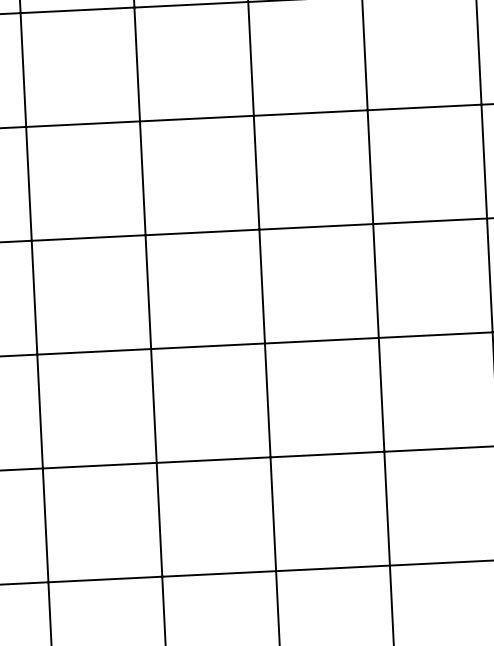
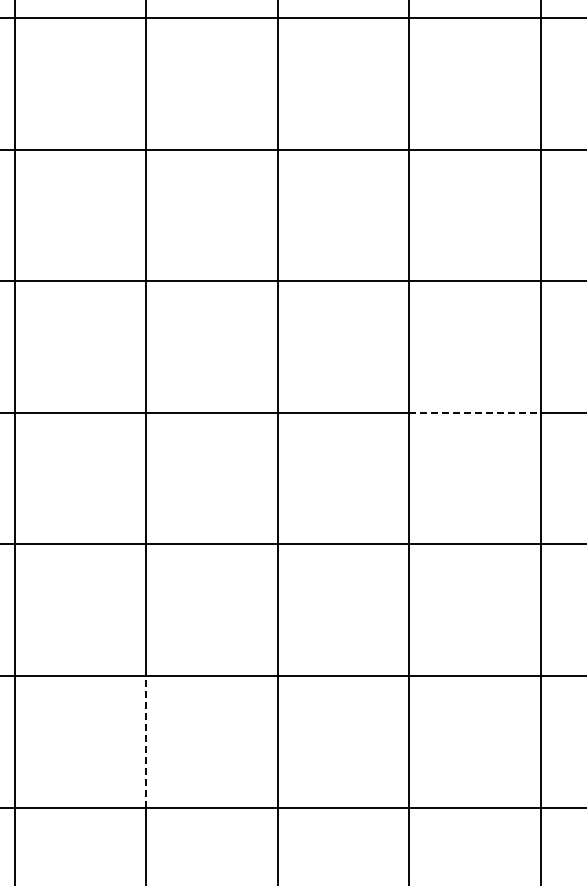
line: (430, 220) -> (475, 412), solid -> dashed
line: (159, 519) -> (146, 741), solid -> dashed

